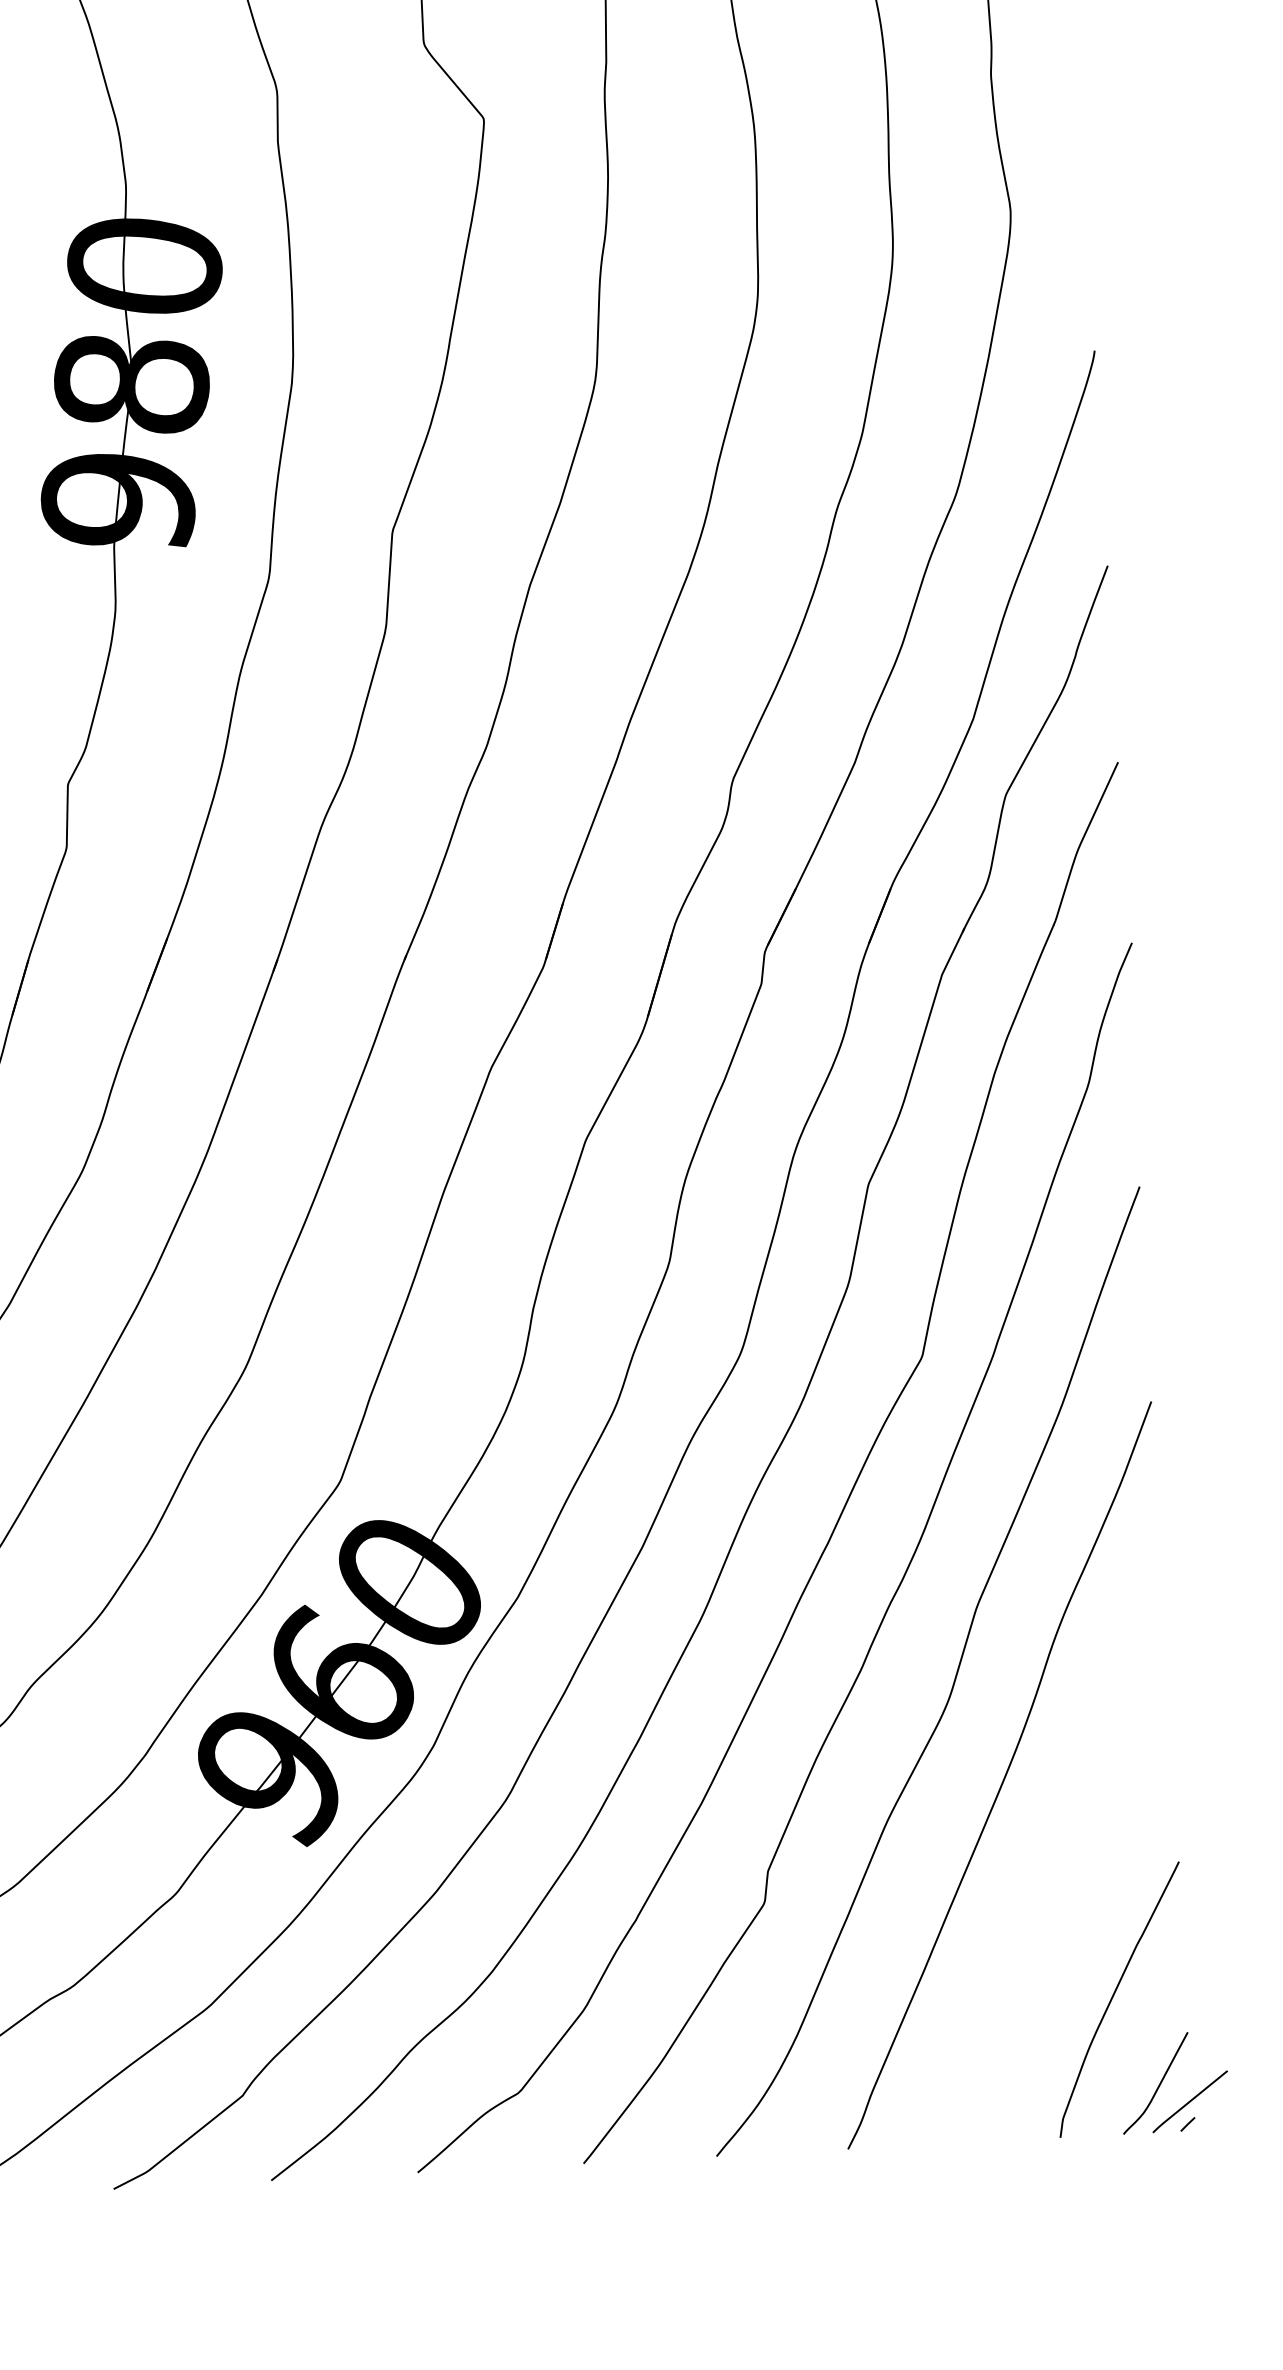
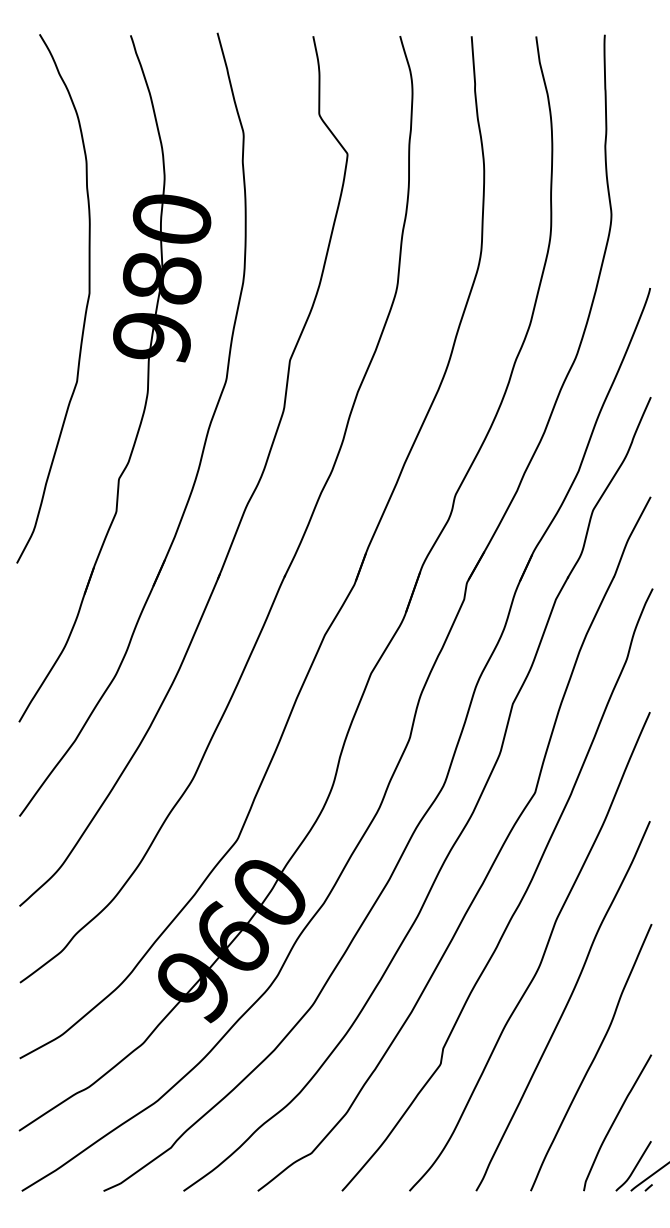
curve: (1065, 1873) -> (593, 1057), added

